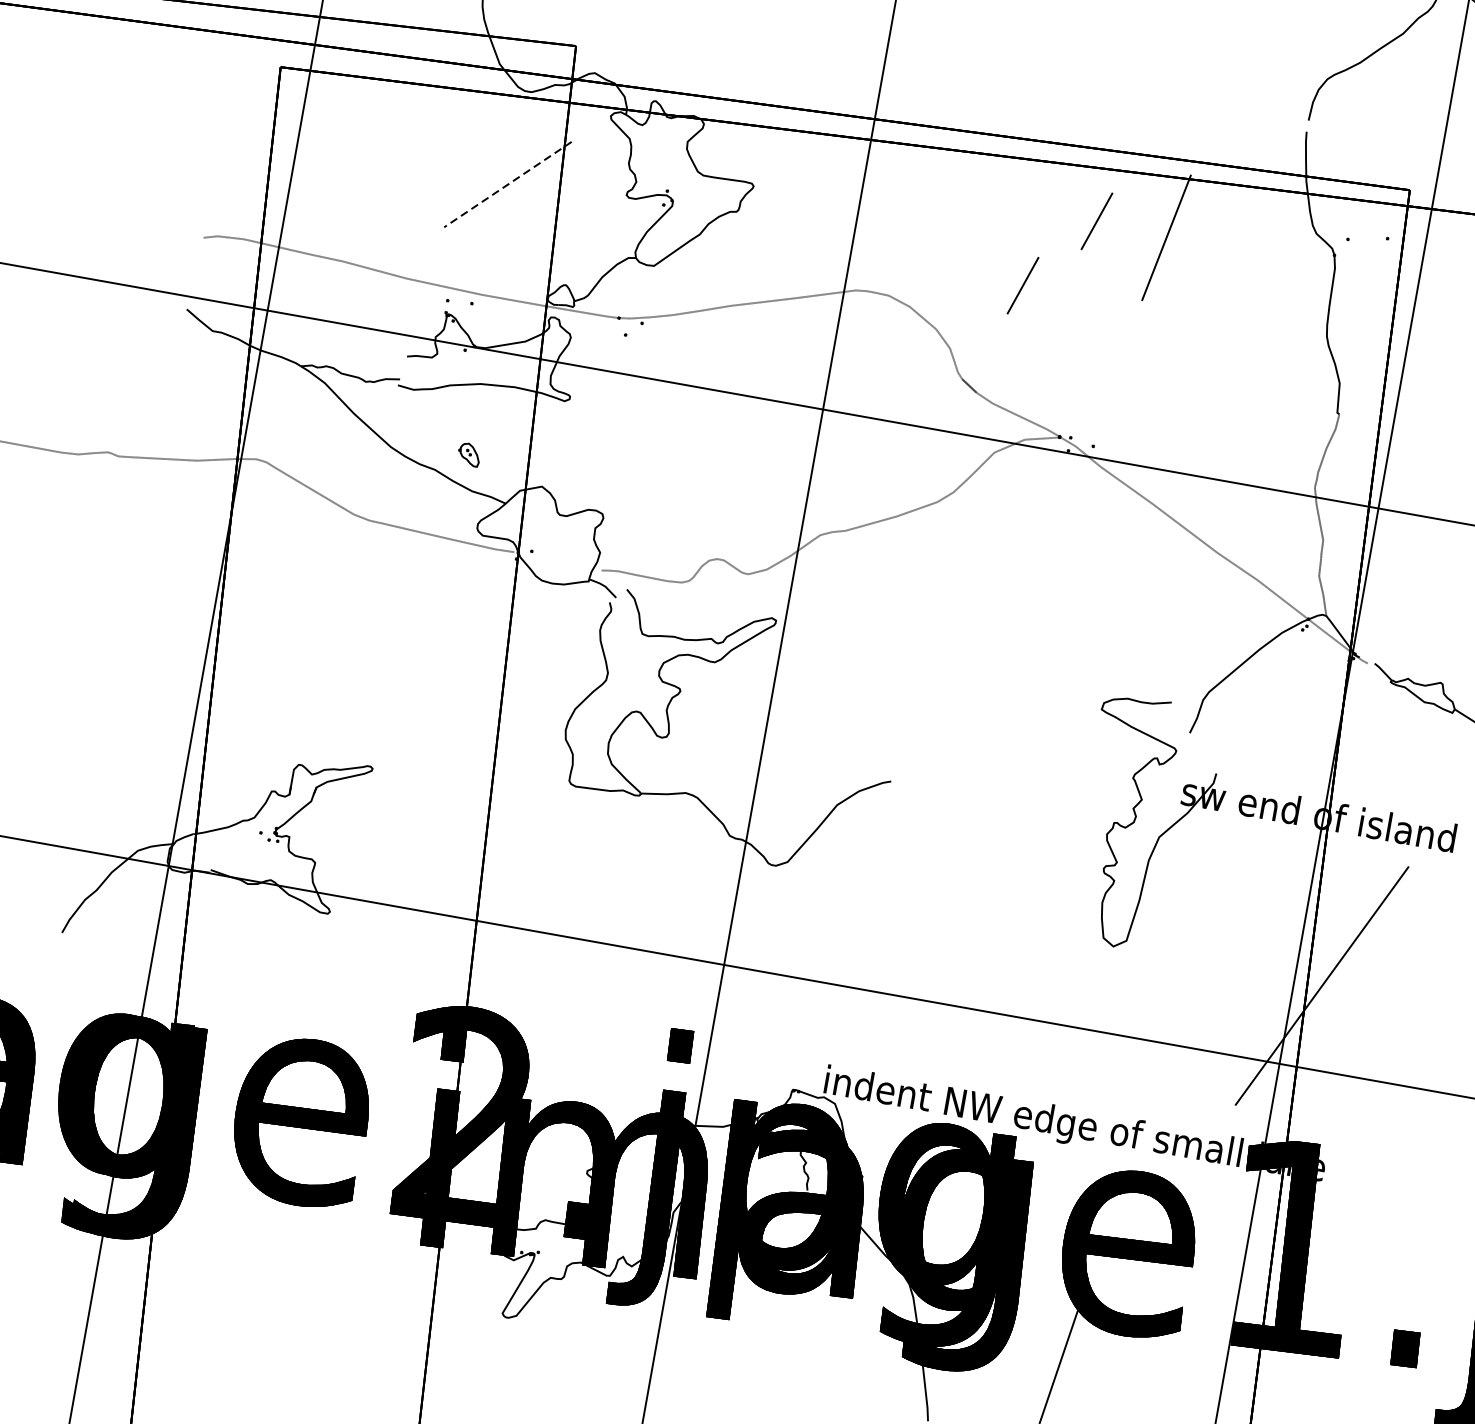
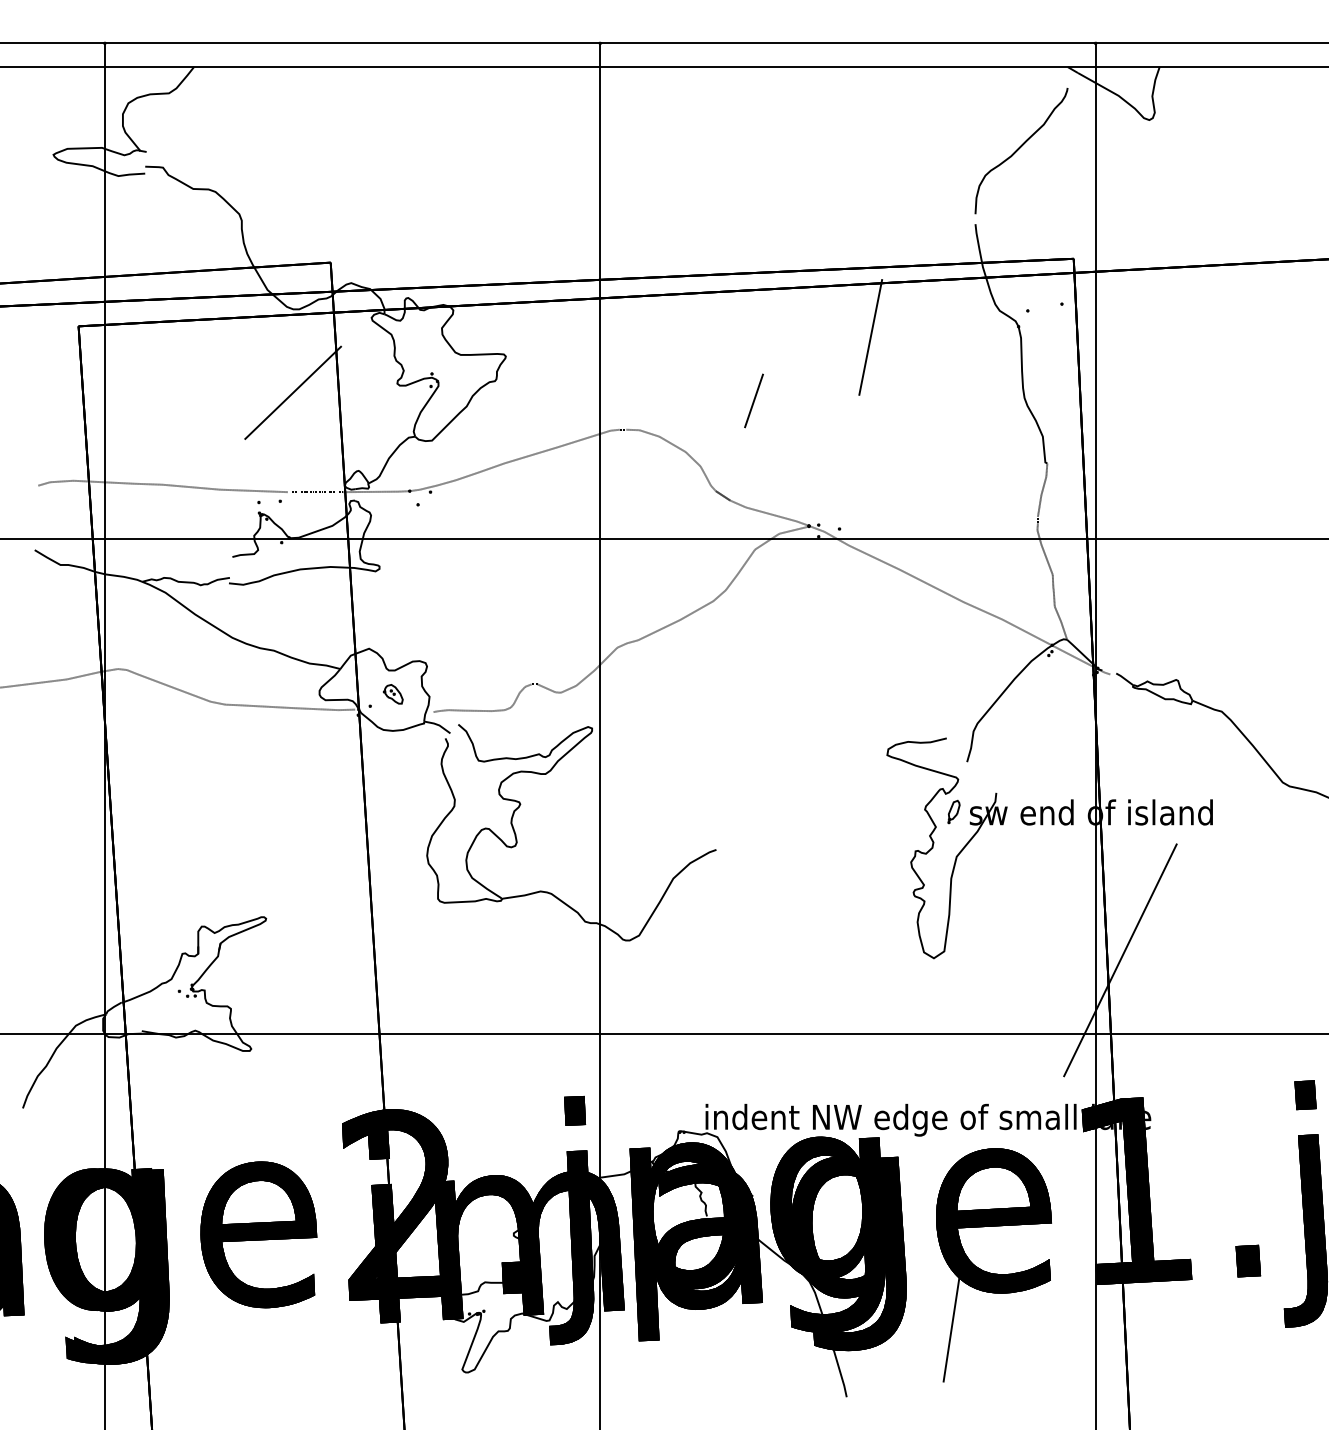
line: (507, 185) -> (292, 393), dashed -> solid
line: (1096, 220) -> (807, 333), removed
part: (469, 454) -> (393, 694), moved
part: (1164, 785) -> (953, 811), added

